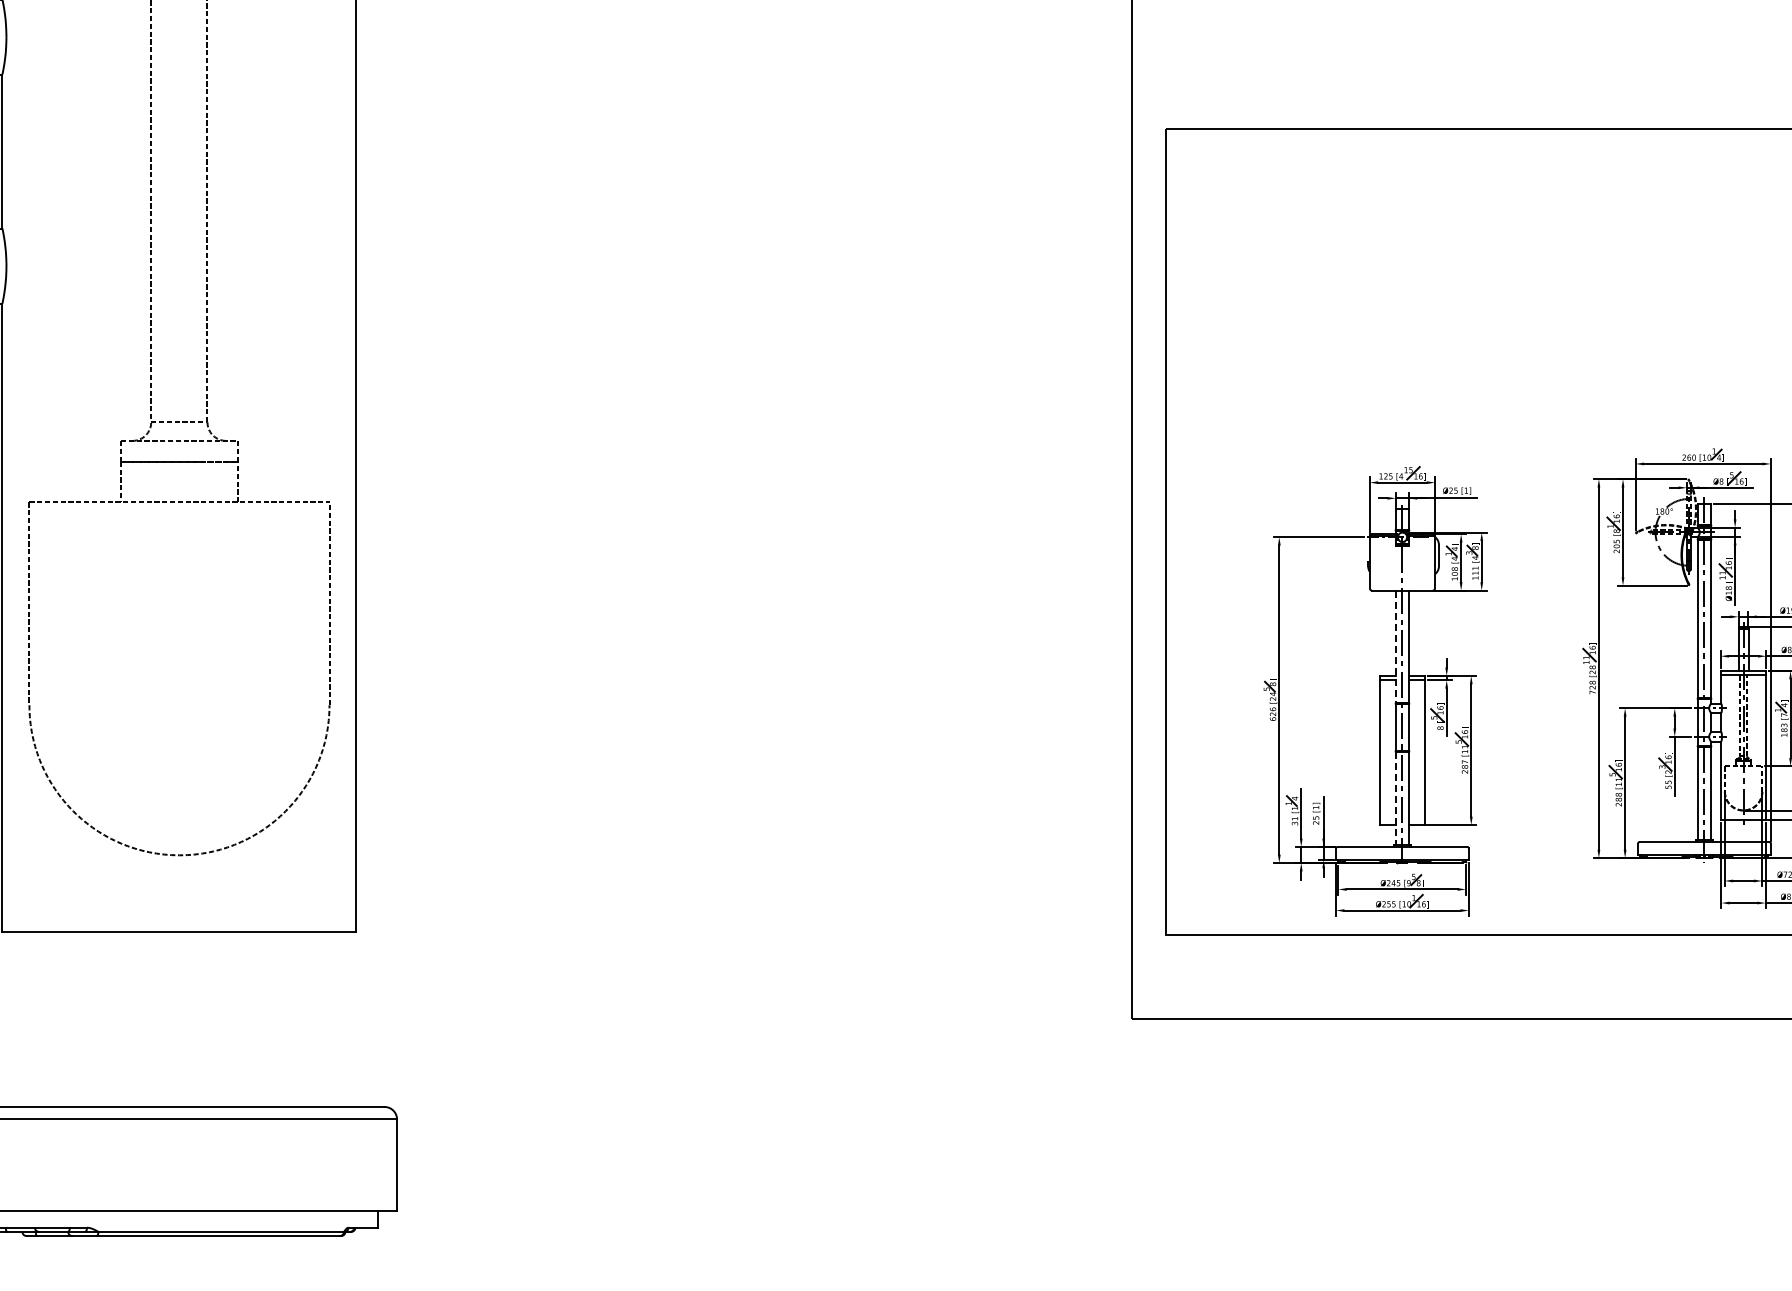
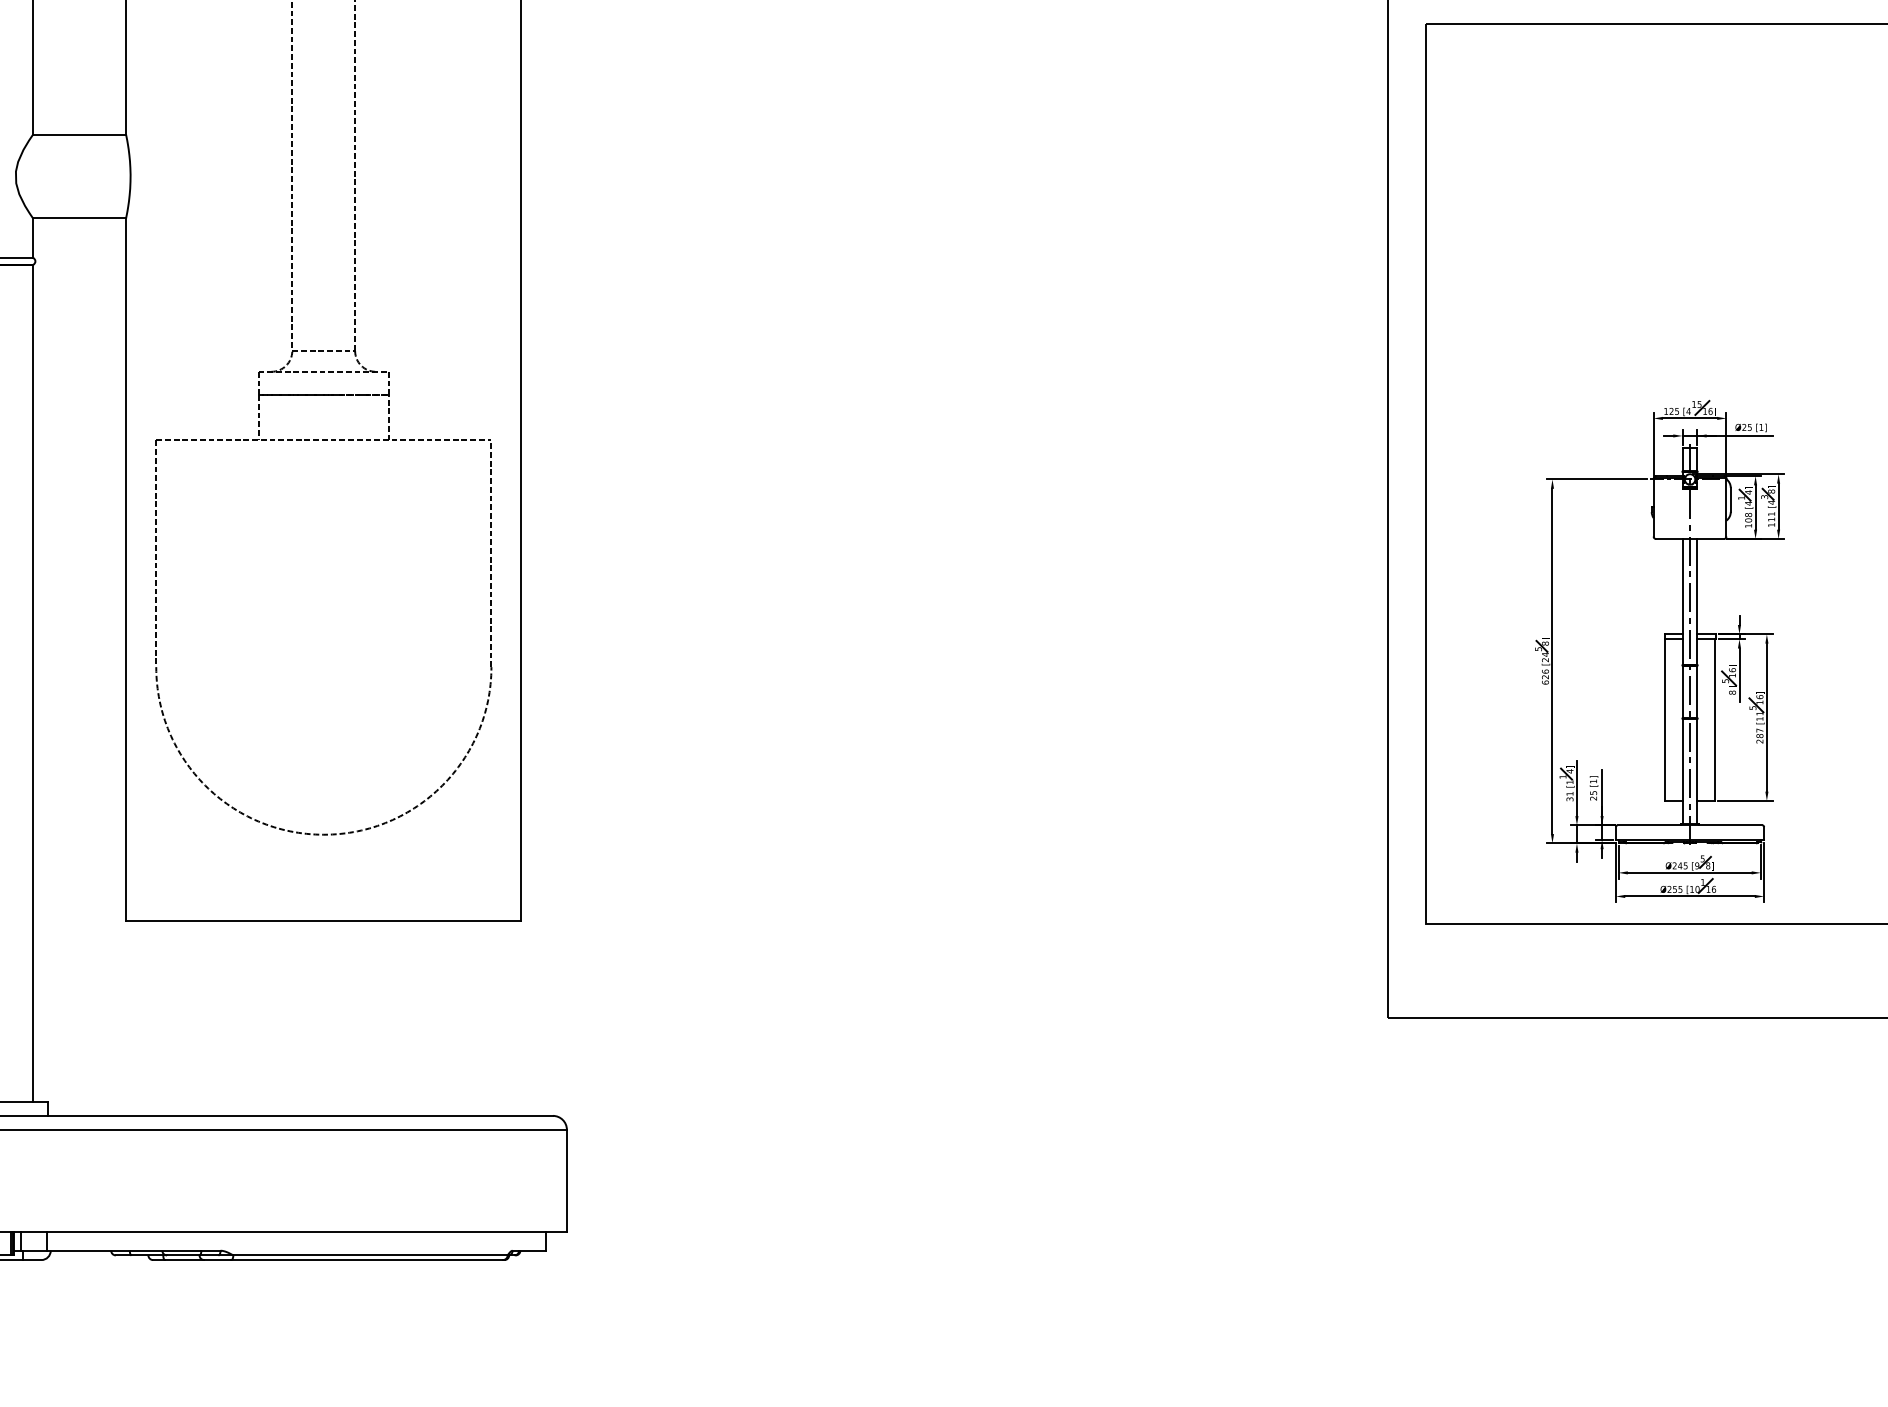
line: (1395, 647) -> (1682, 602), dashed -> solid
line: (1395, 798) -> (1682, 771), dashed -> solid

